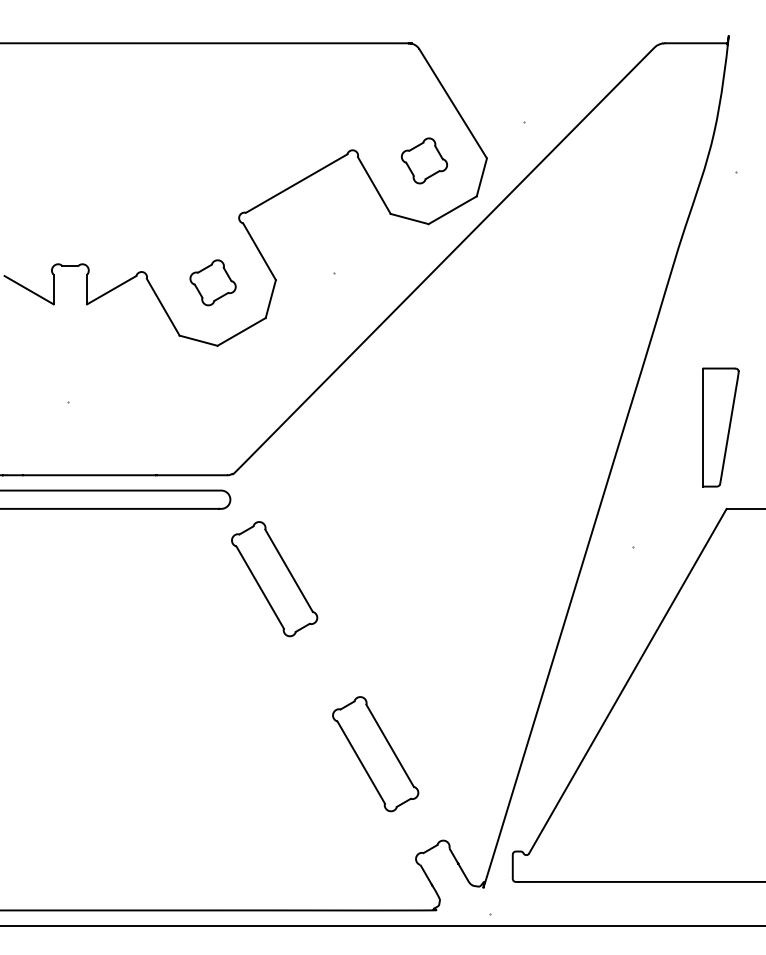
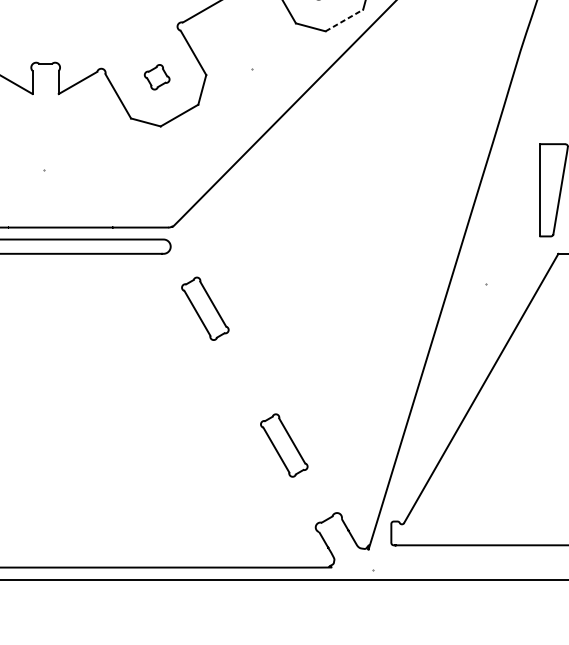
line: (452, 210) -> (344, 20), solid -> dashed
part: (212, 282) -> (156, 76), size x0.7
part: (274, 579) -> (205, 309), size x0.7
part: (375, 754) -> (284, 445), size x0.7

